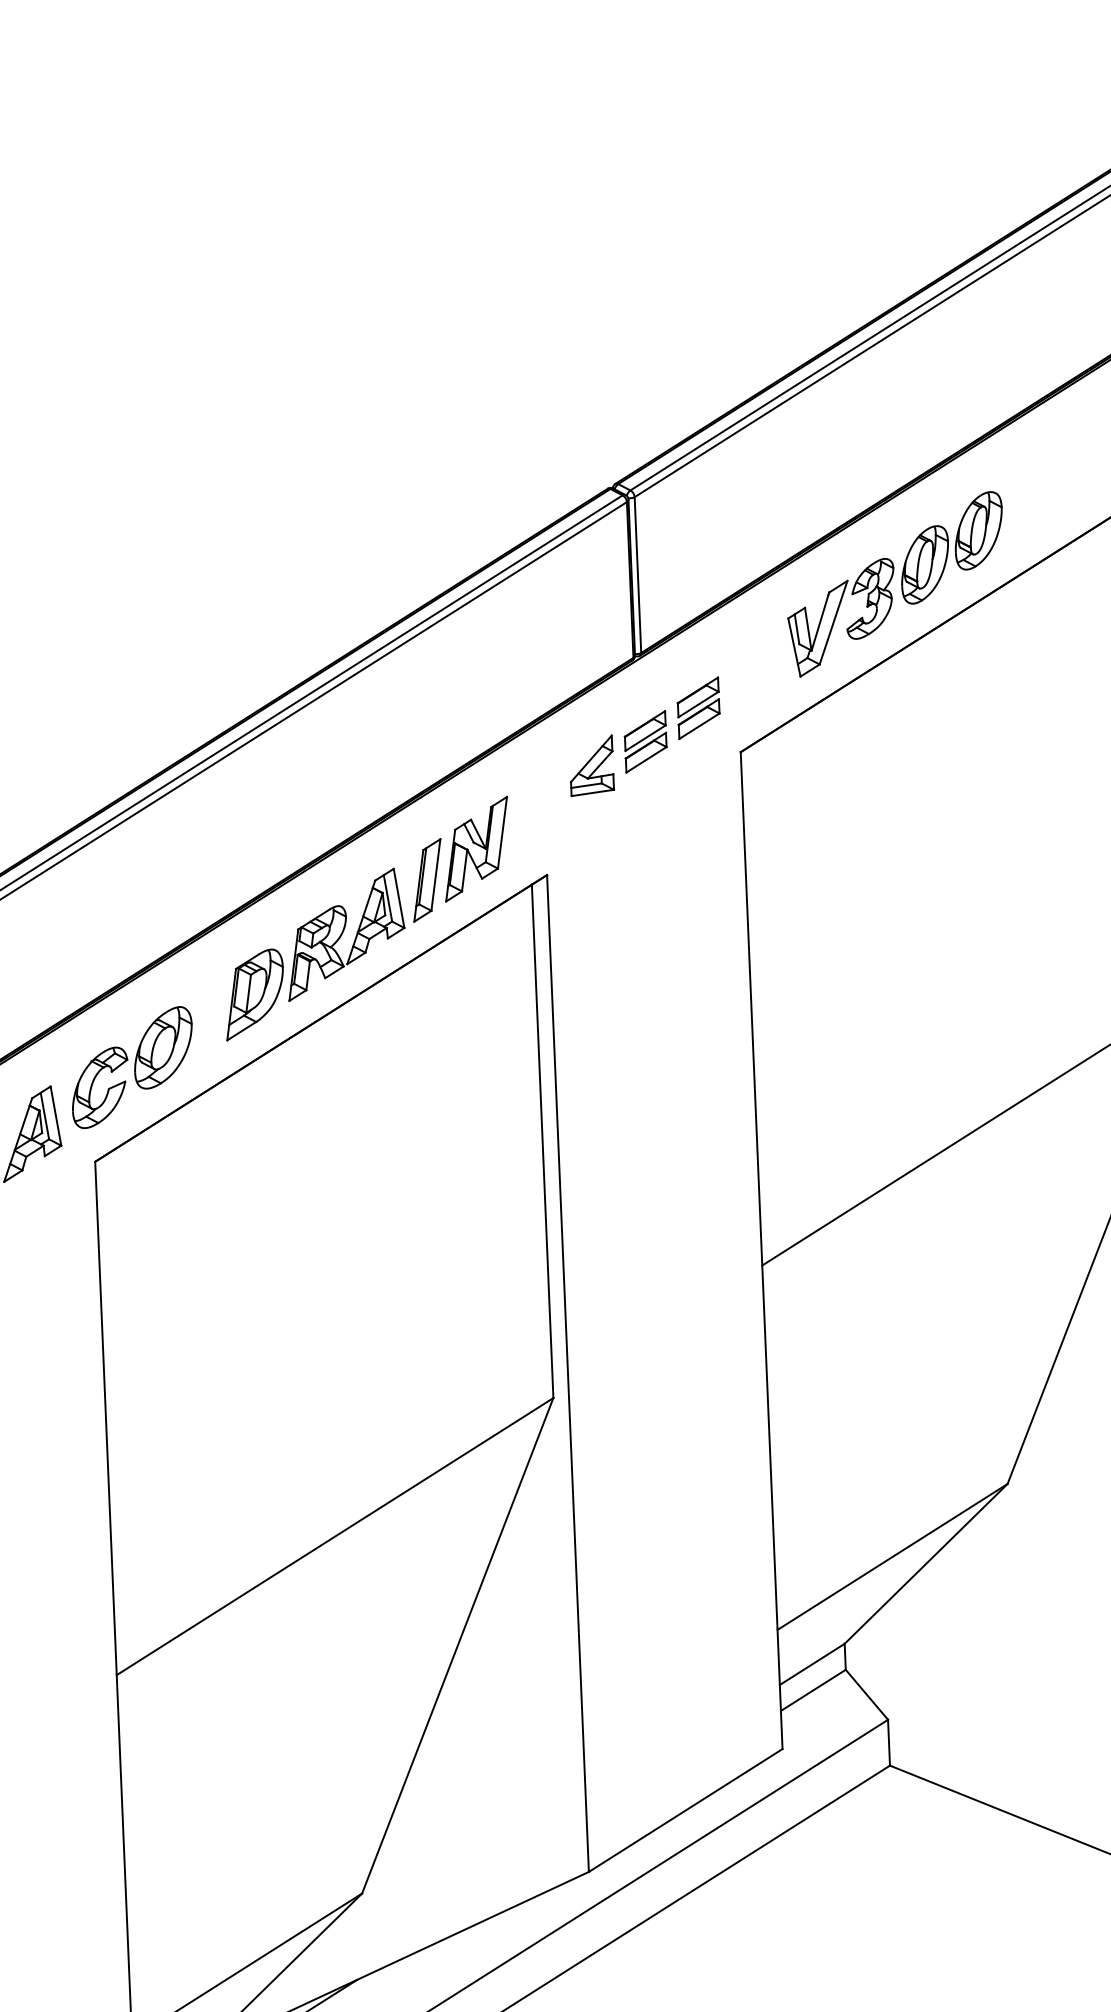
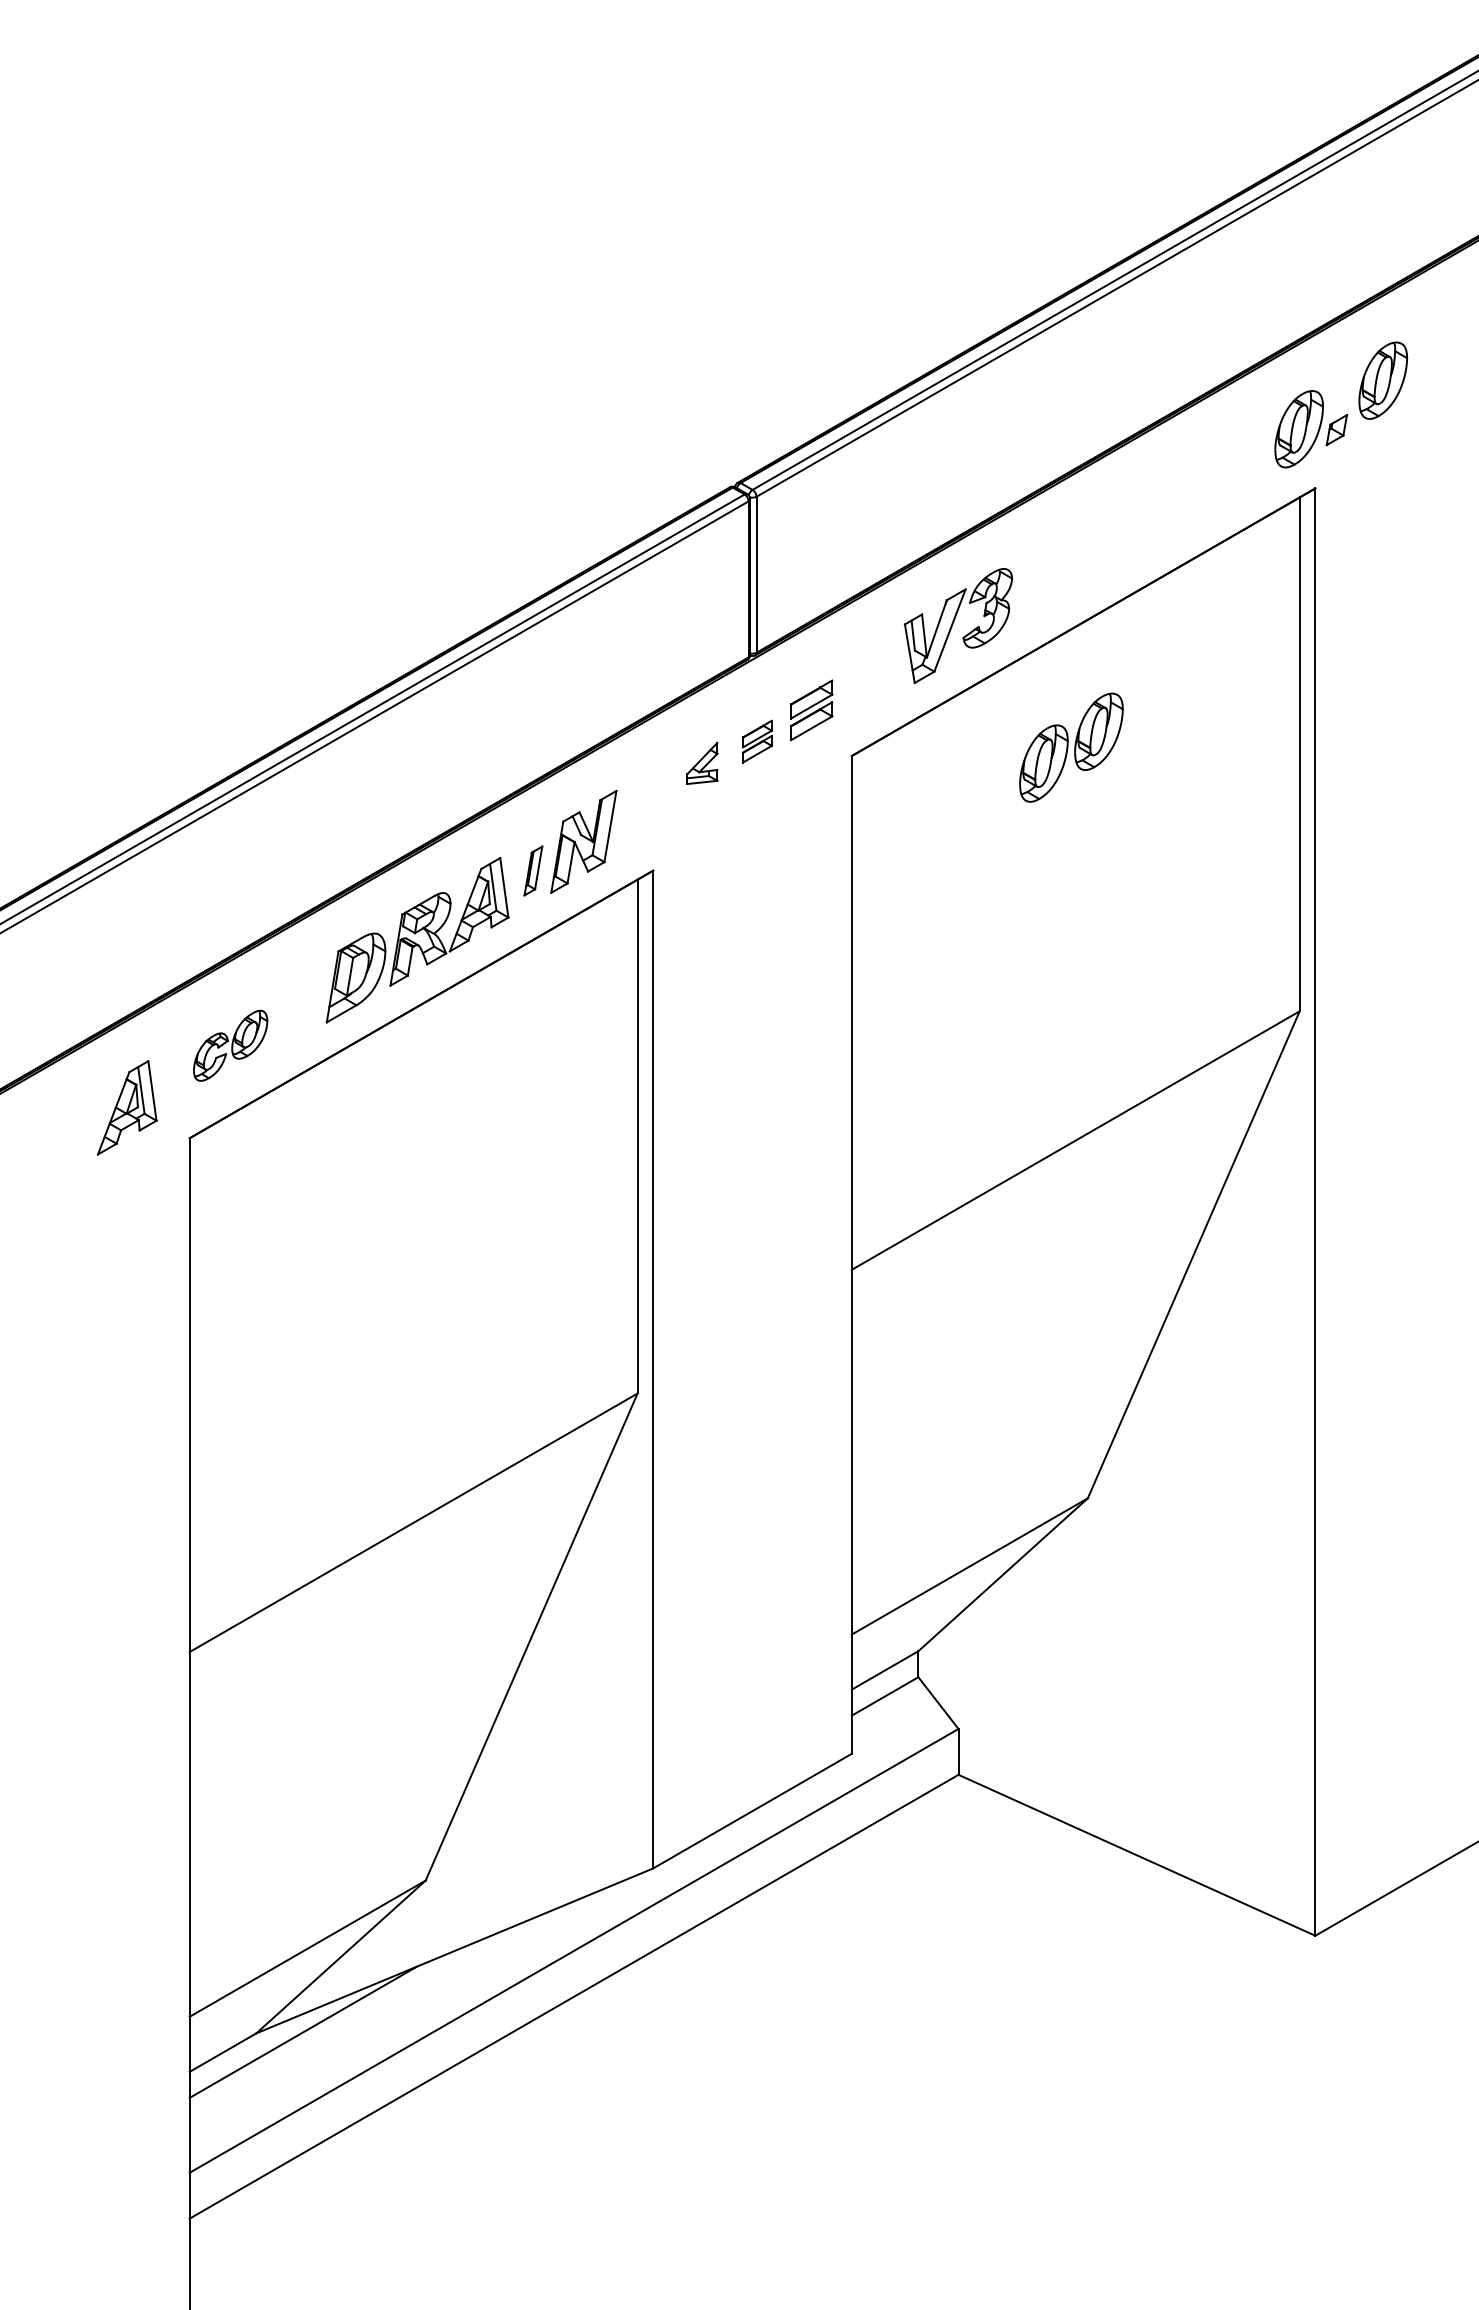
part: (952, 547) -> (1071, 747), moved
part: (645, 741) -> (757, 741), size x0.7
part: (591, 765) -> (702, 763), size x0.7
part: (427, 879) -> (533, 870), size x0.6
part: (132, 1067) -> (230, 1045), size x0.6

